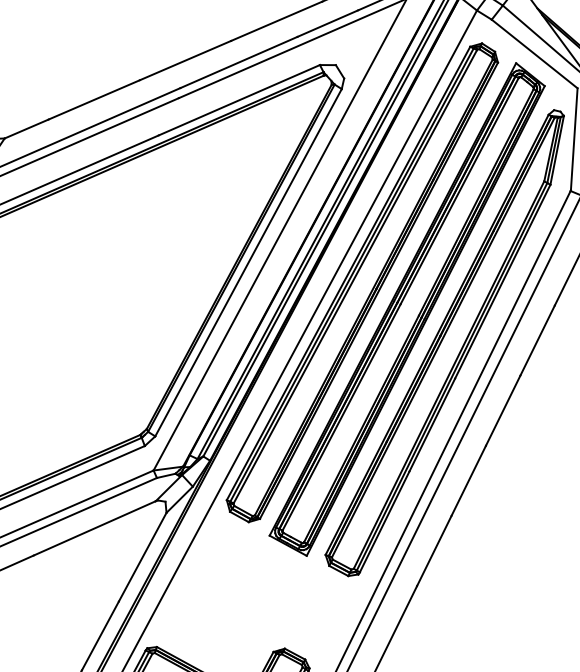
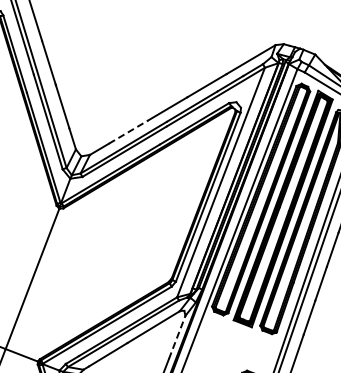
line: (94, 100) -> (128, 132), solid -> dashed
line: (143, 555) -> (177, 336), solid -> dashed

